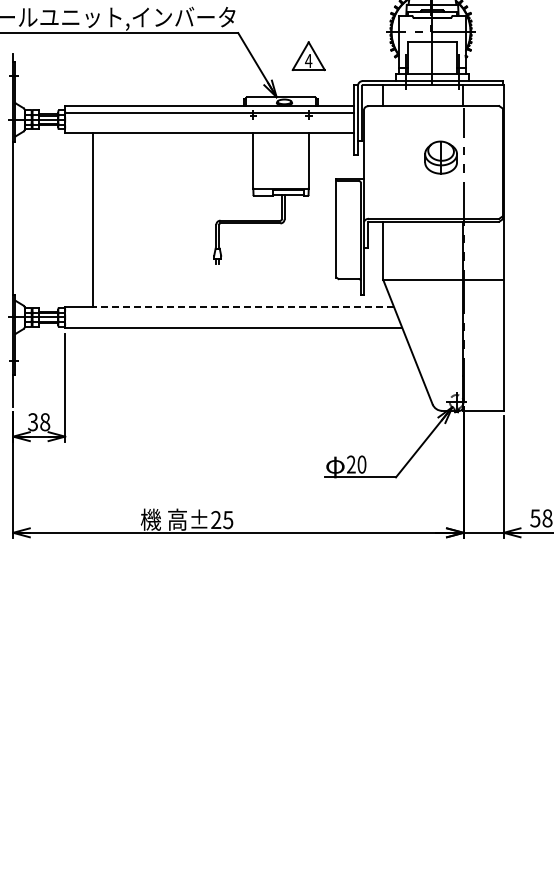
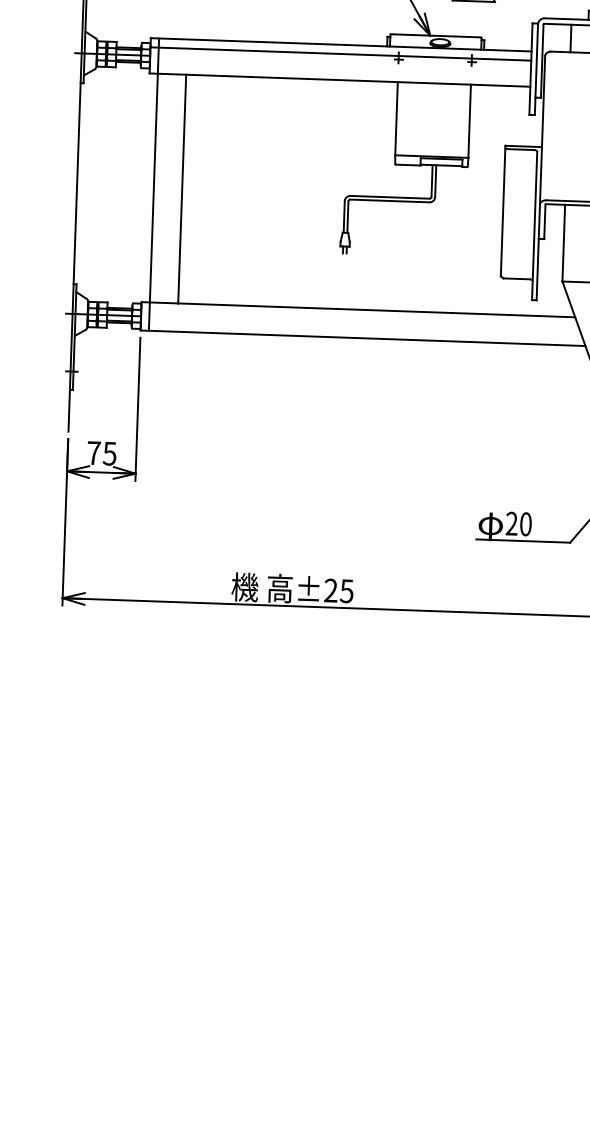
line: (71, 217) -> (154, 184), added
line: (242, 306) -> (375, 310), dashed -> solid
text: (39, 422) -> (102, 453), 38 -> 75

